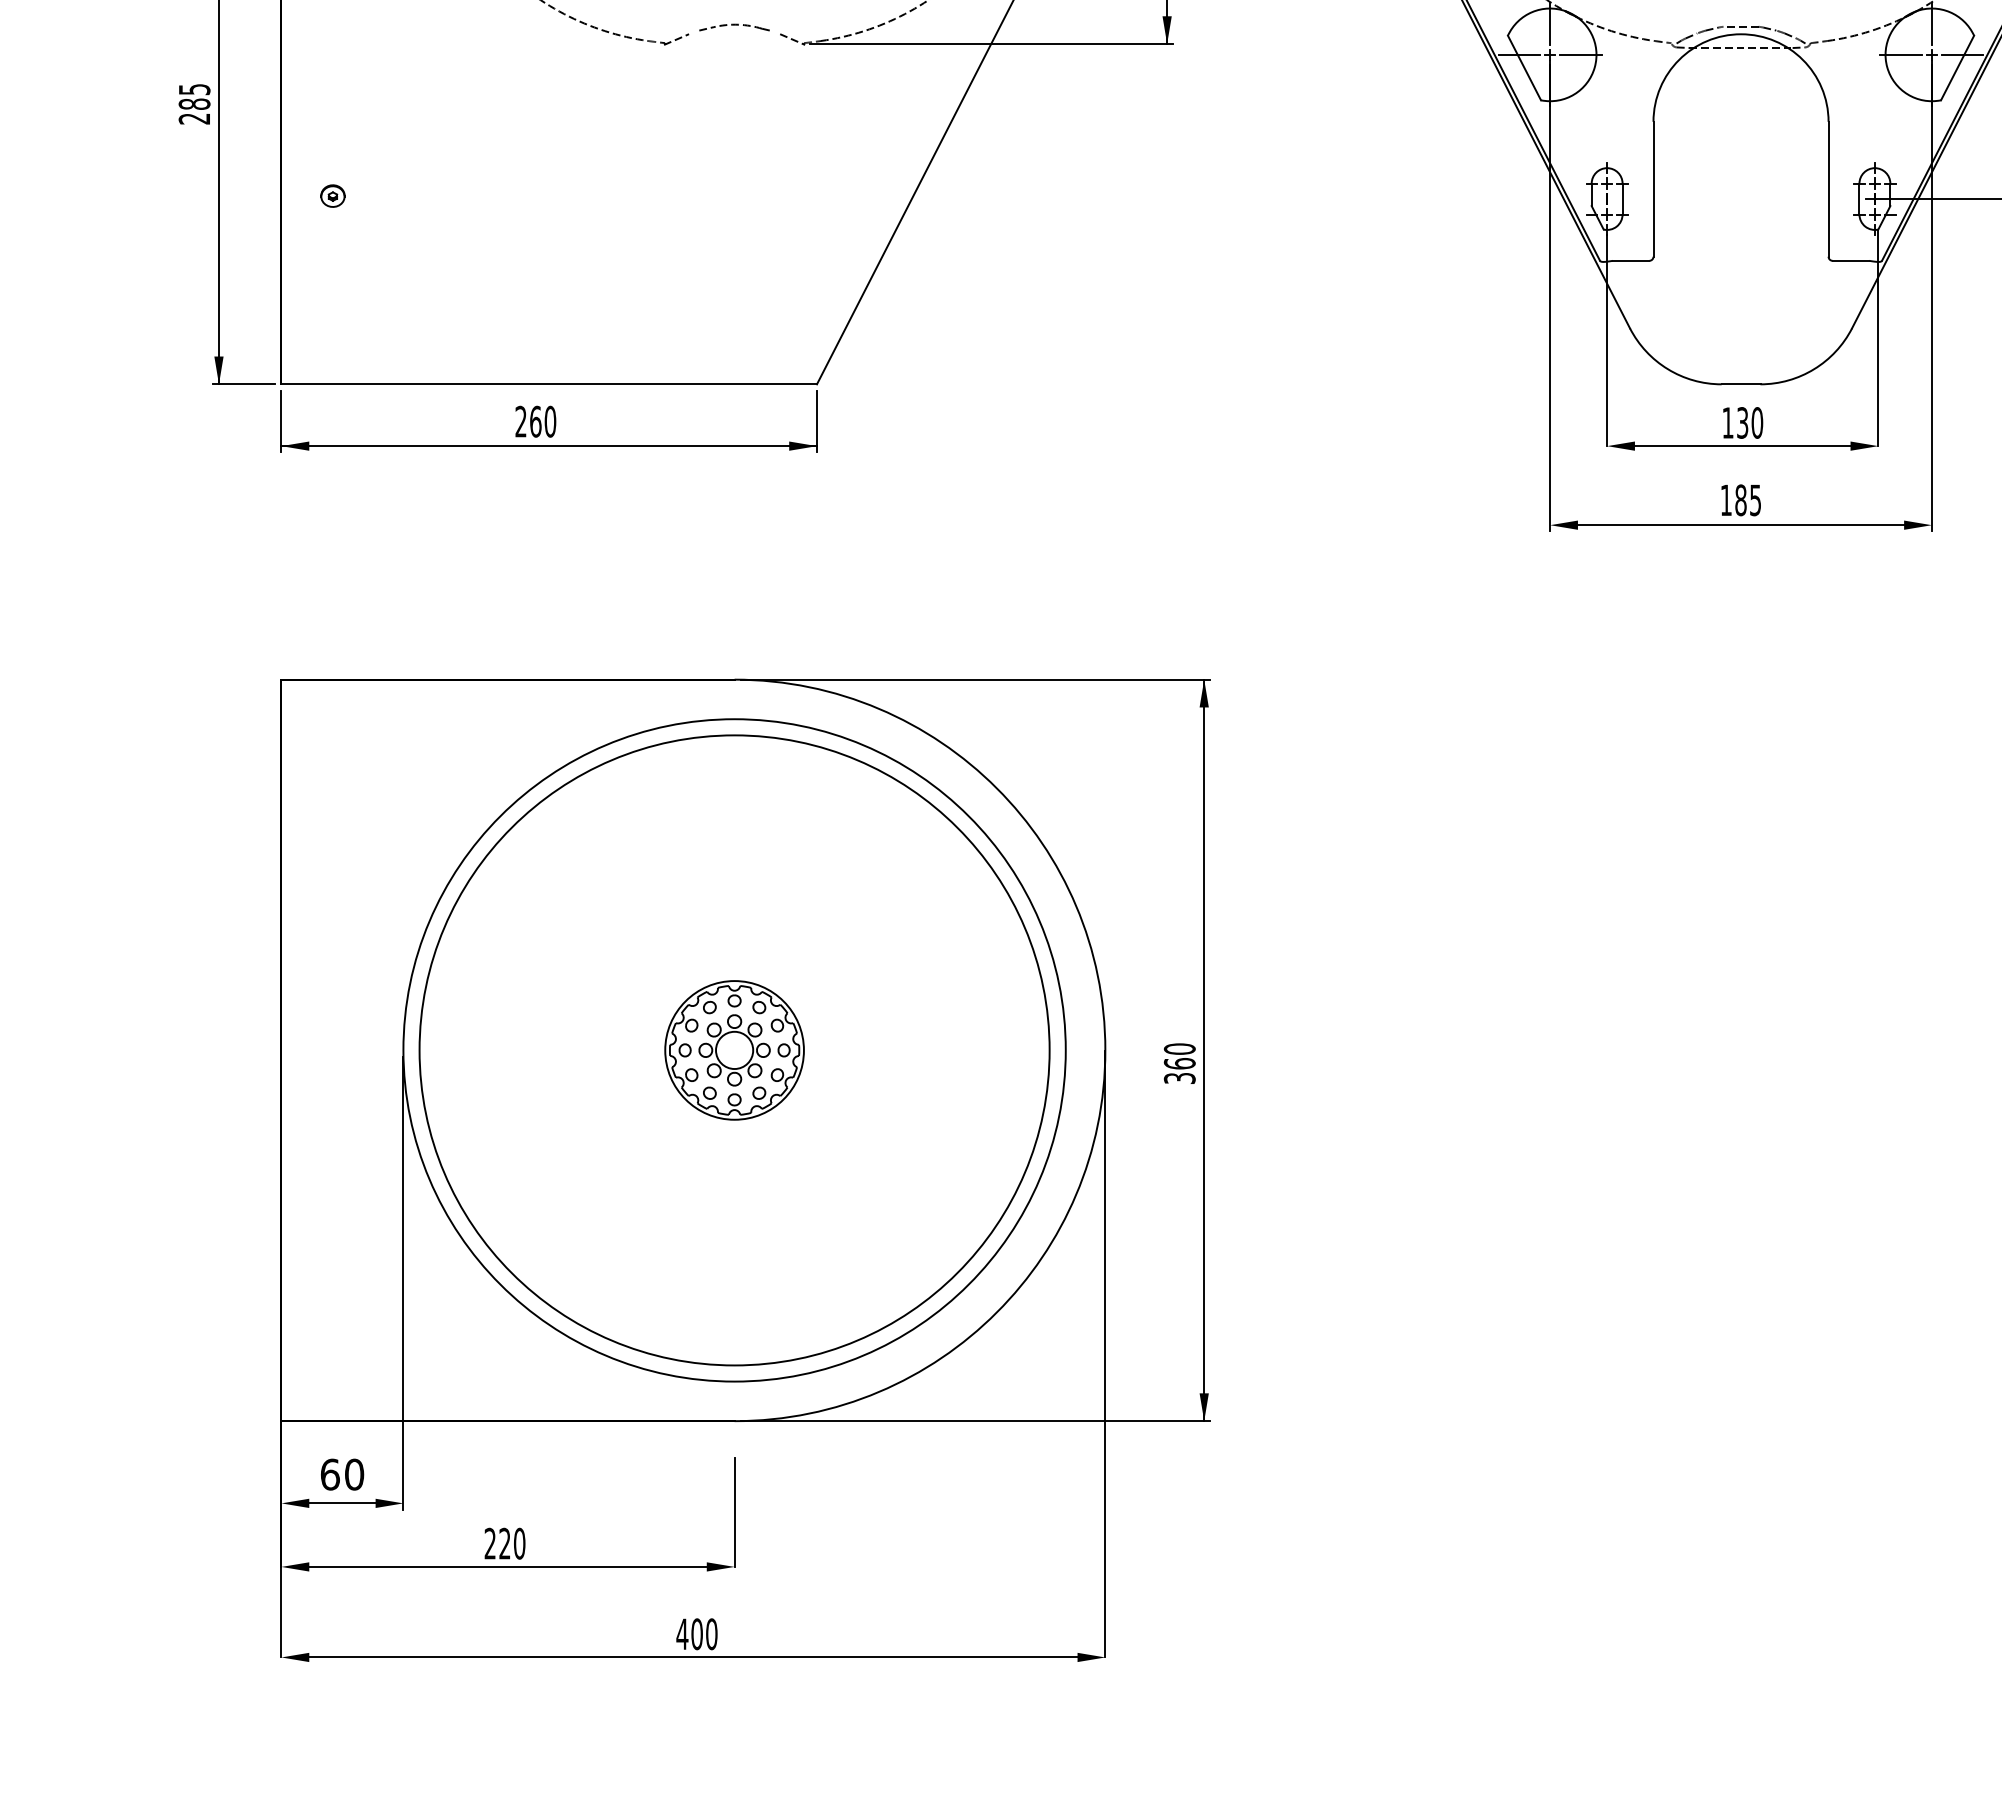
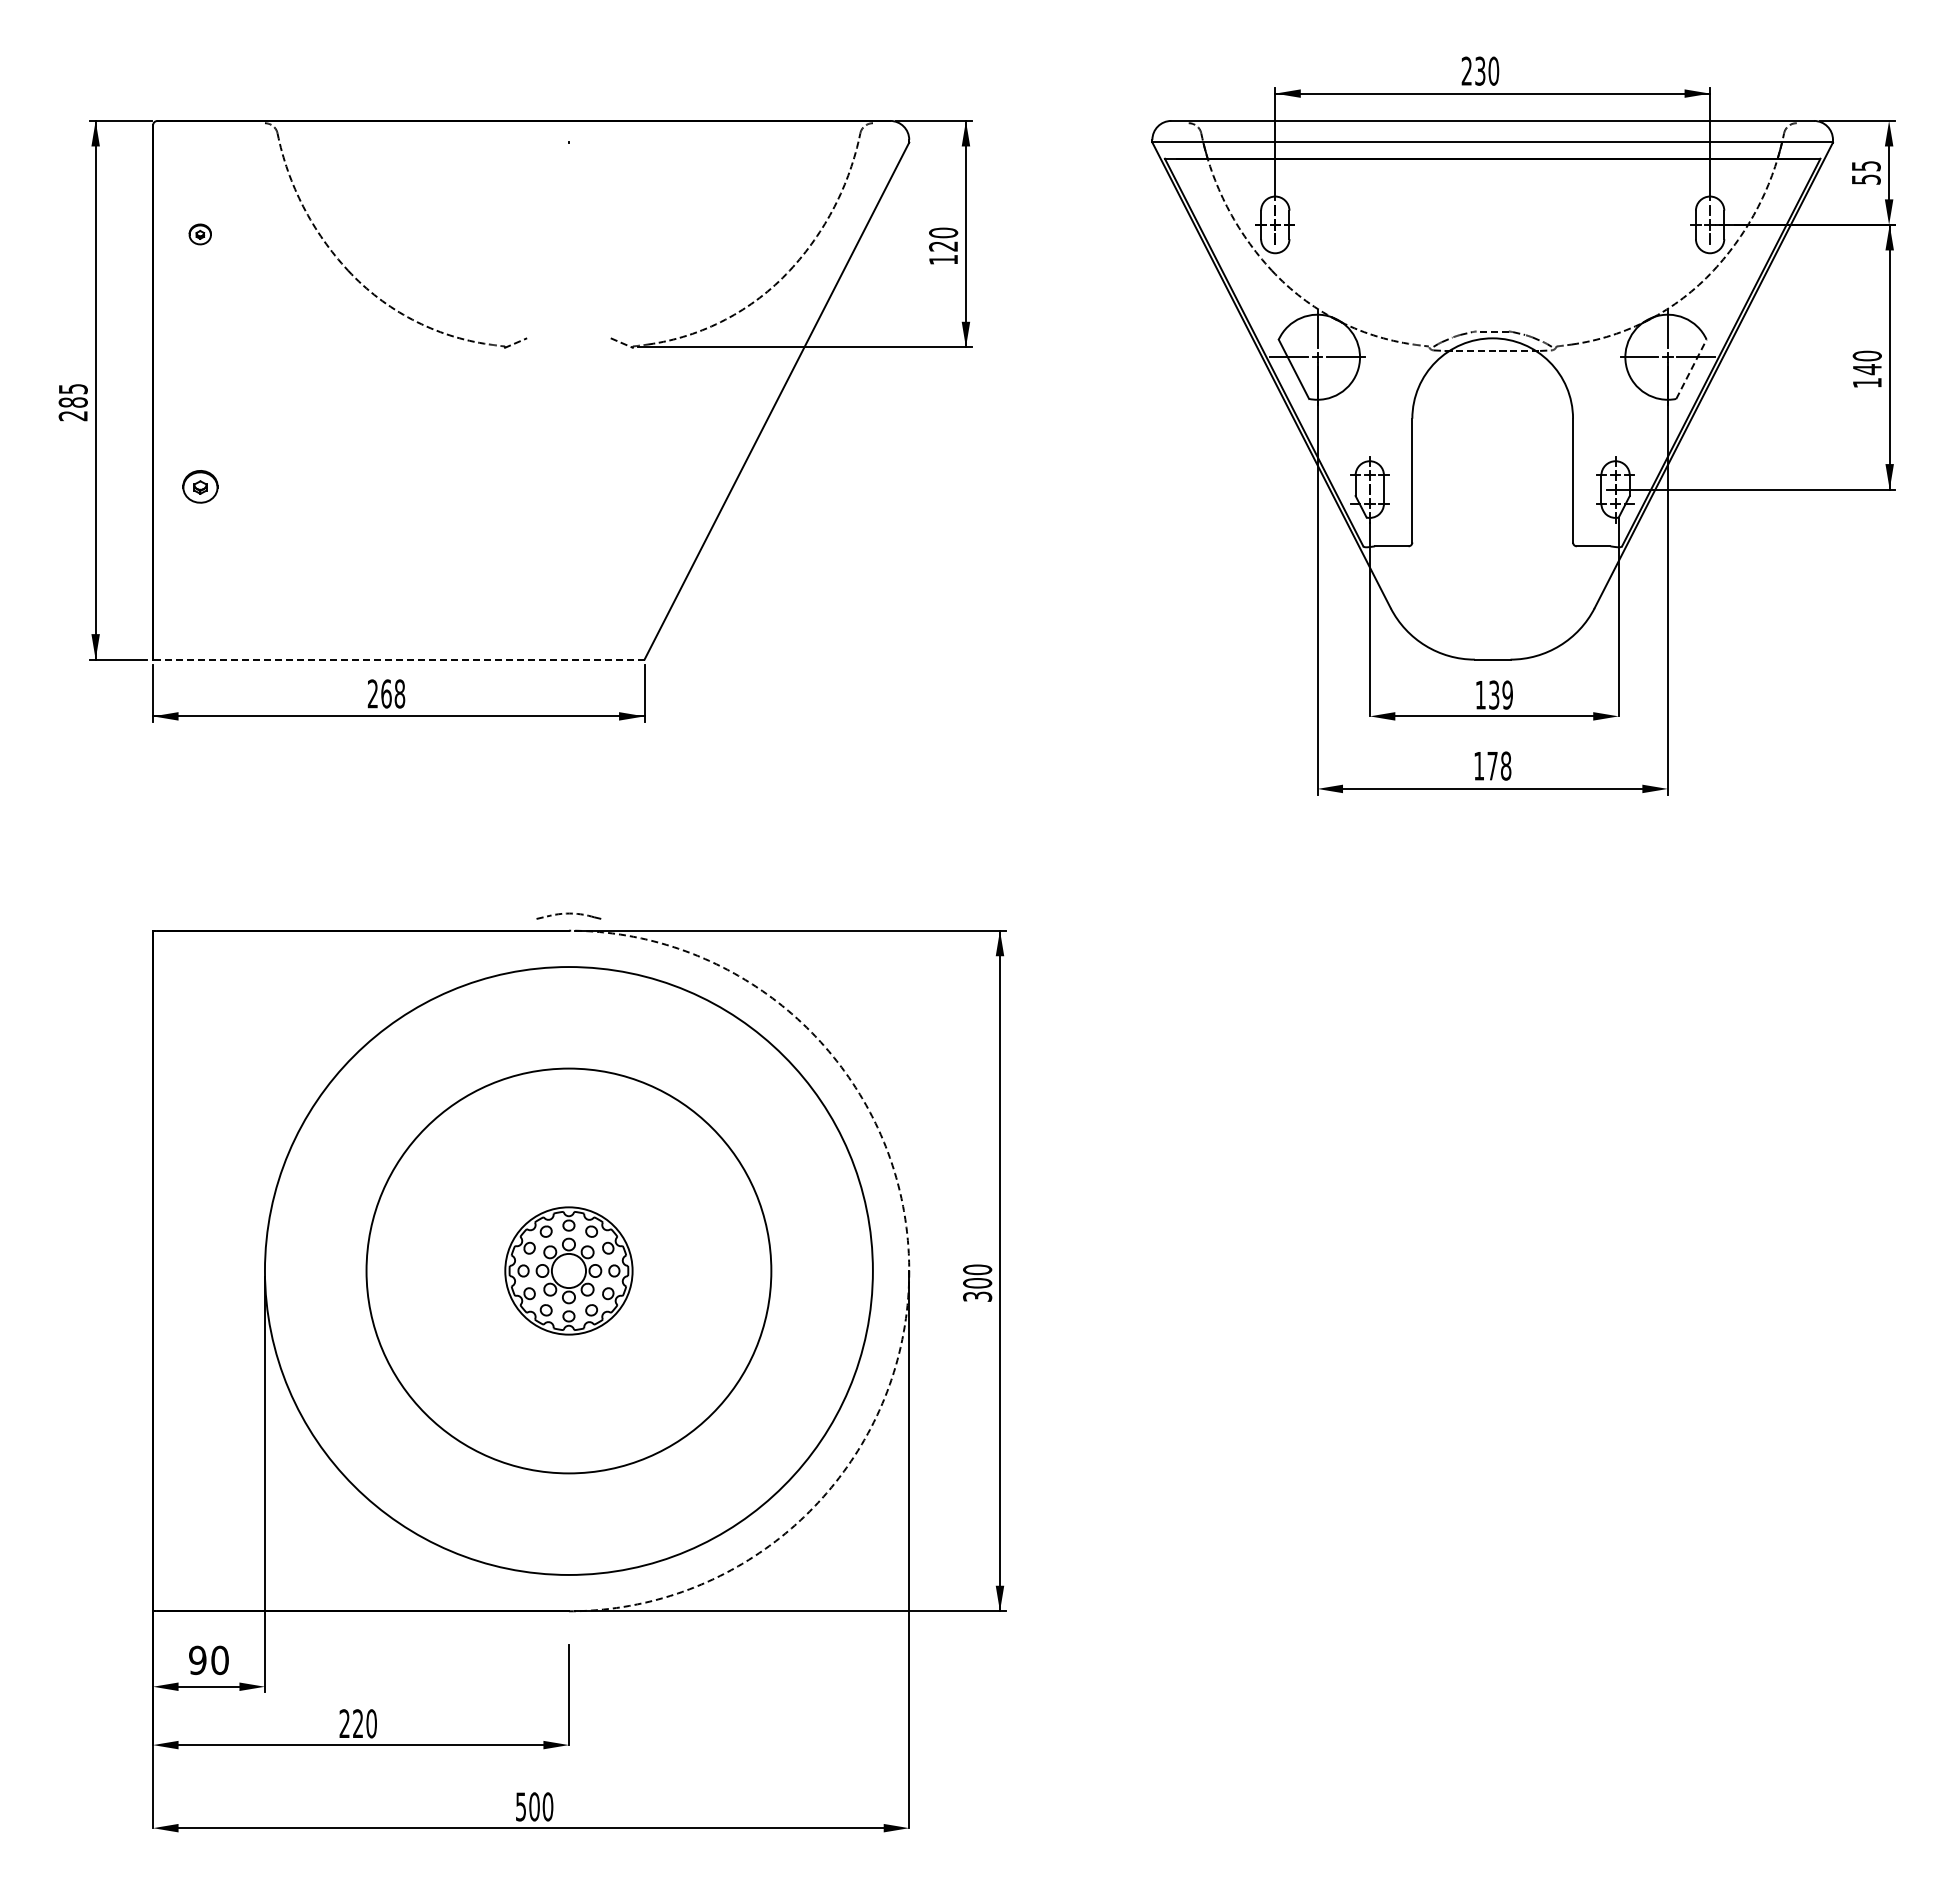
part: (734, 26) -> (568, 915), moved
line: (1957, 67) -> (1691, 368), solid -> dashed
part: (332, 195) -> (199, 486), size x1.6
line: (548, 384) -> (398, 659), solid -> dashed
text: (549, 421) -> (399, 693), 260 -> 268
text: (1757, 422) -> (1507, 694), 130 -> 139
text: (1748, 499) -> (1499, 765), 185 -> 178
circle: (734, 1049) -> (568, 1270), size x0.7
arc: (1105, 1050) -> (909, 1271), solid -> dashed
text: (1179, 1062) -> (977, 1282), 360 -> 300
text: (329, 1474) -> (197, 1660), 60 -> 90
text: (681, 1633) -> (520, 1806), 400 -> 500

